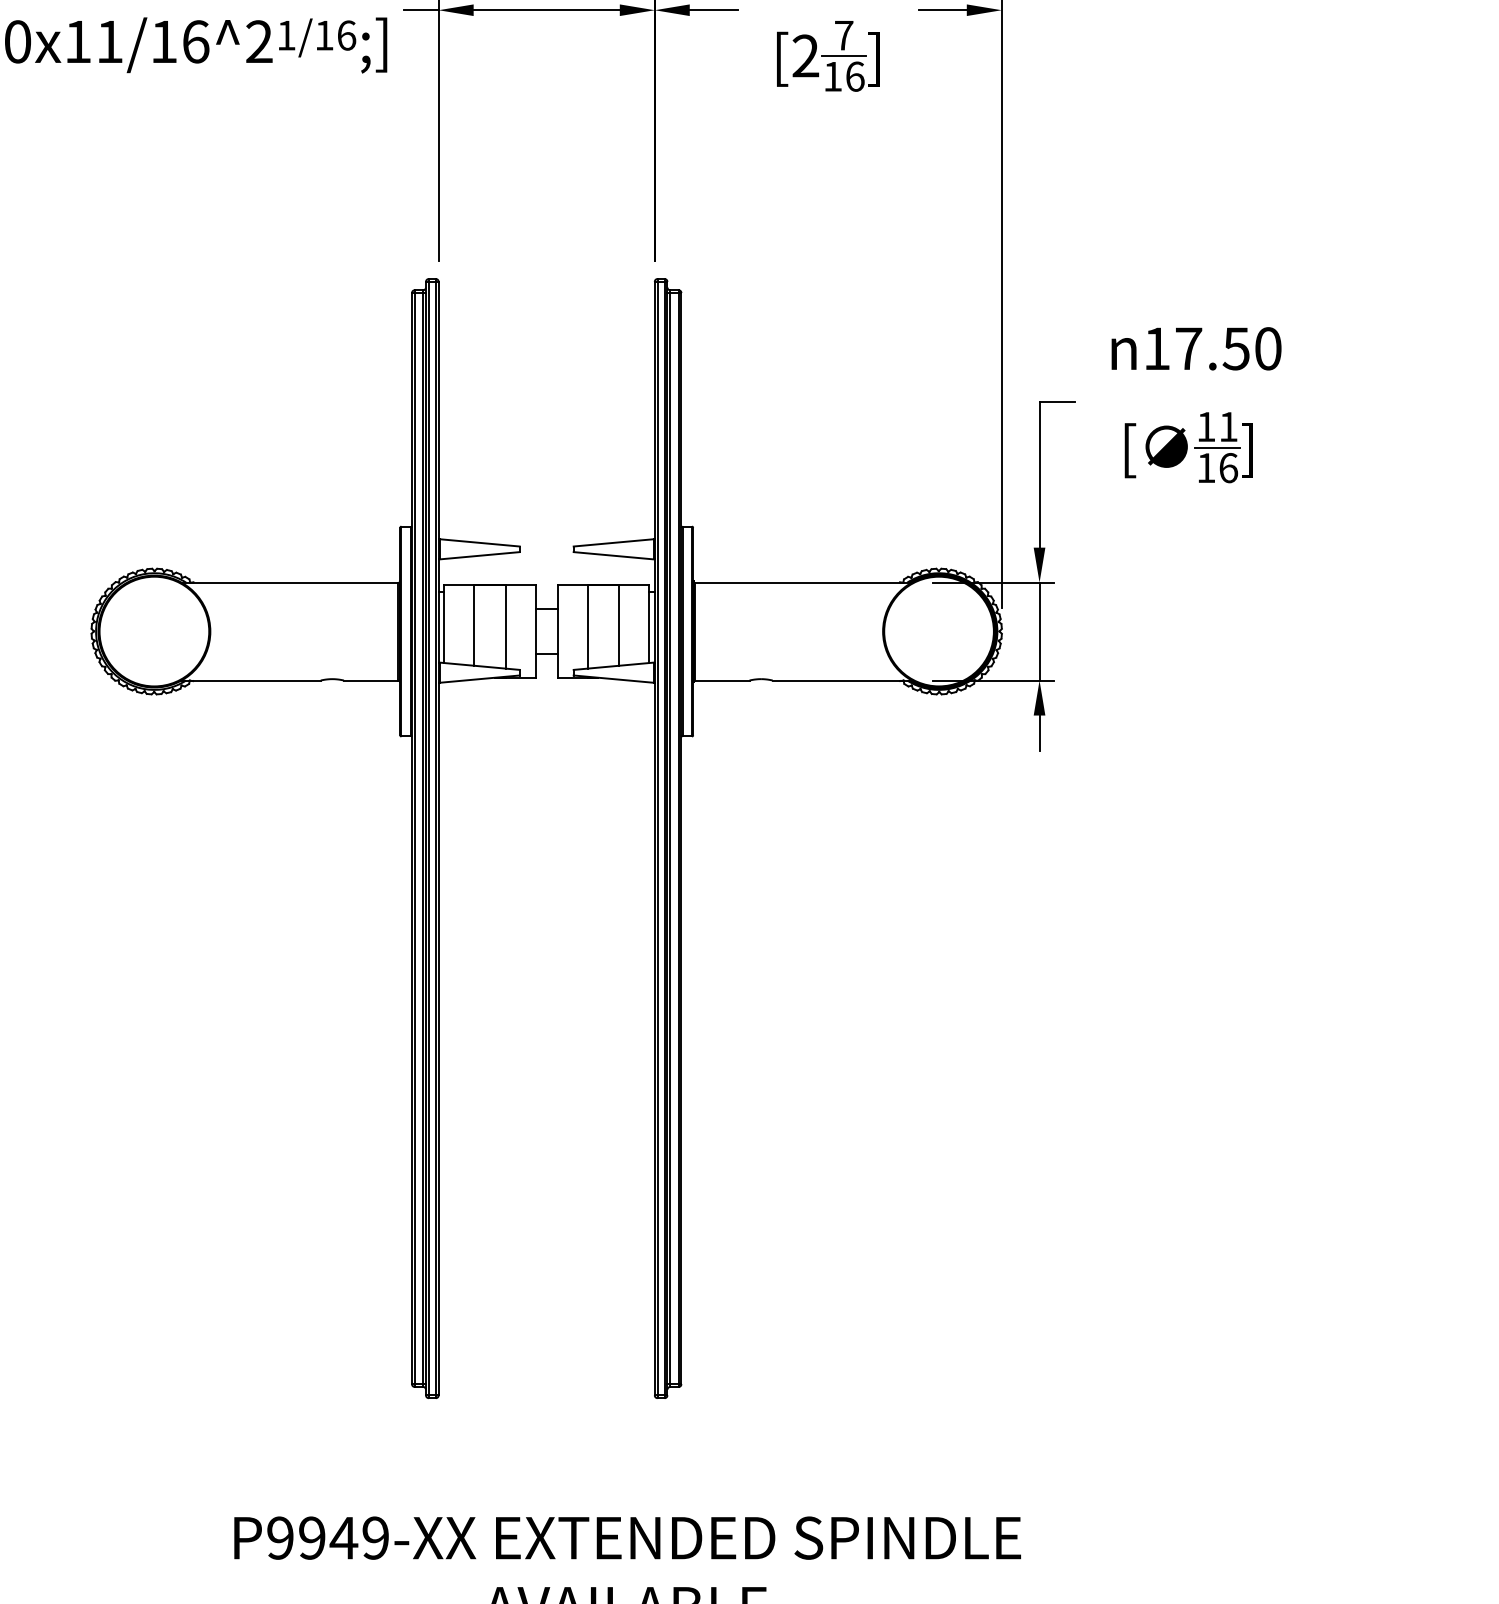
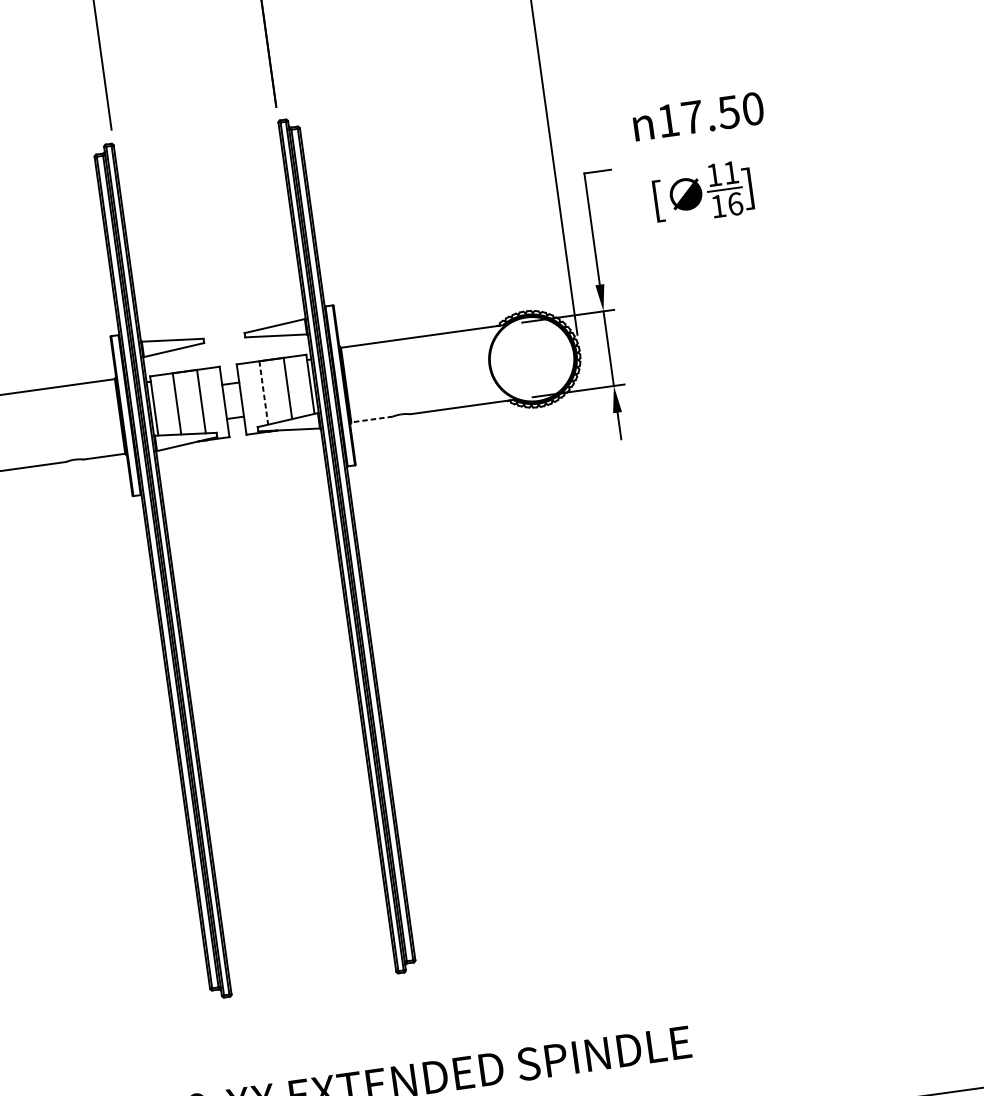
line: (587, 627) -> (263, 393), solid -> dashed
line: (721, 680) -> (371, 419), solid -> dashed

